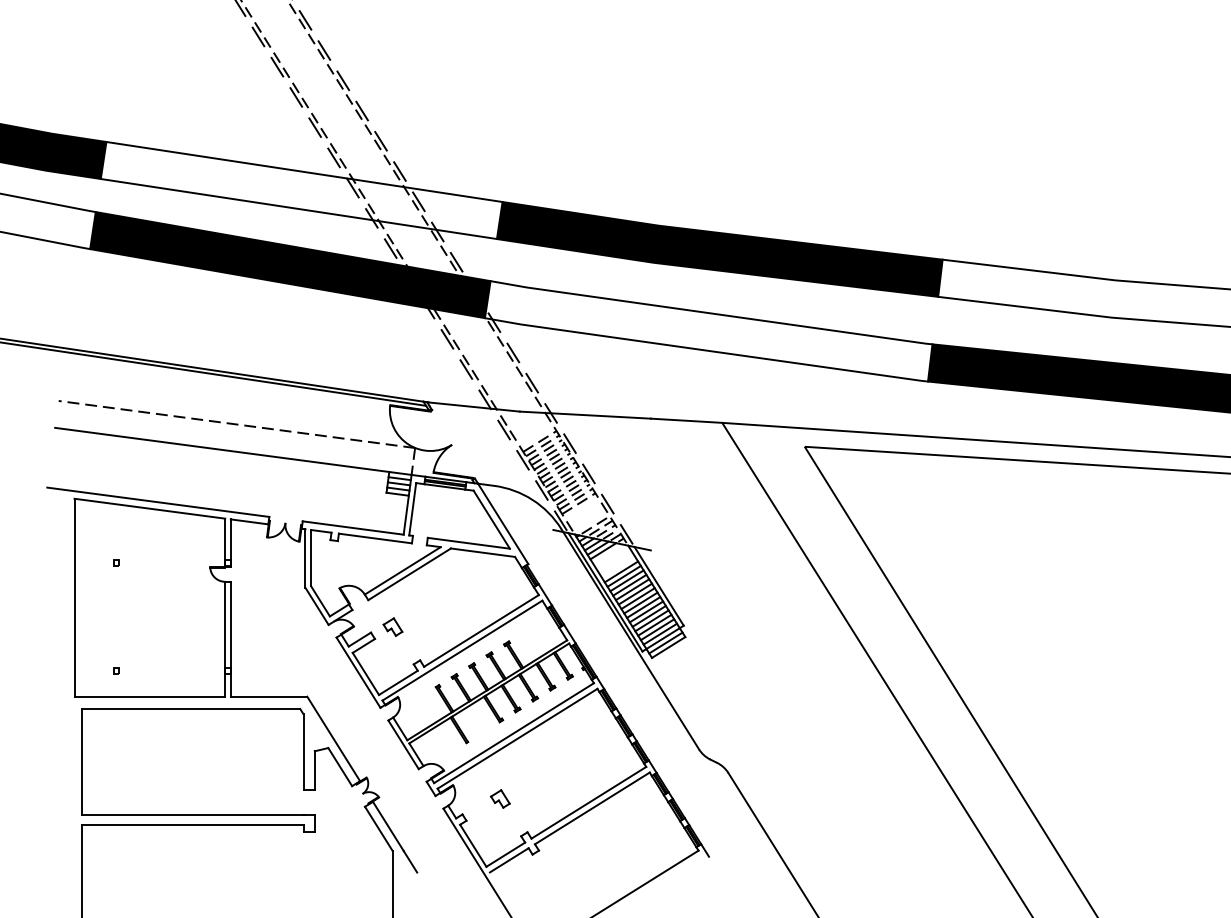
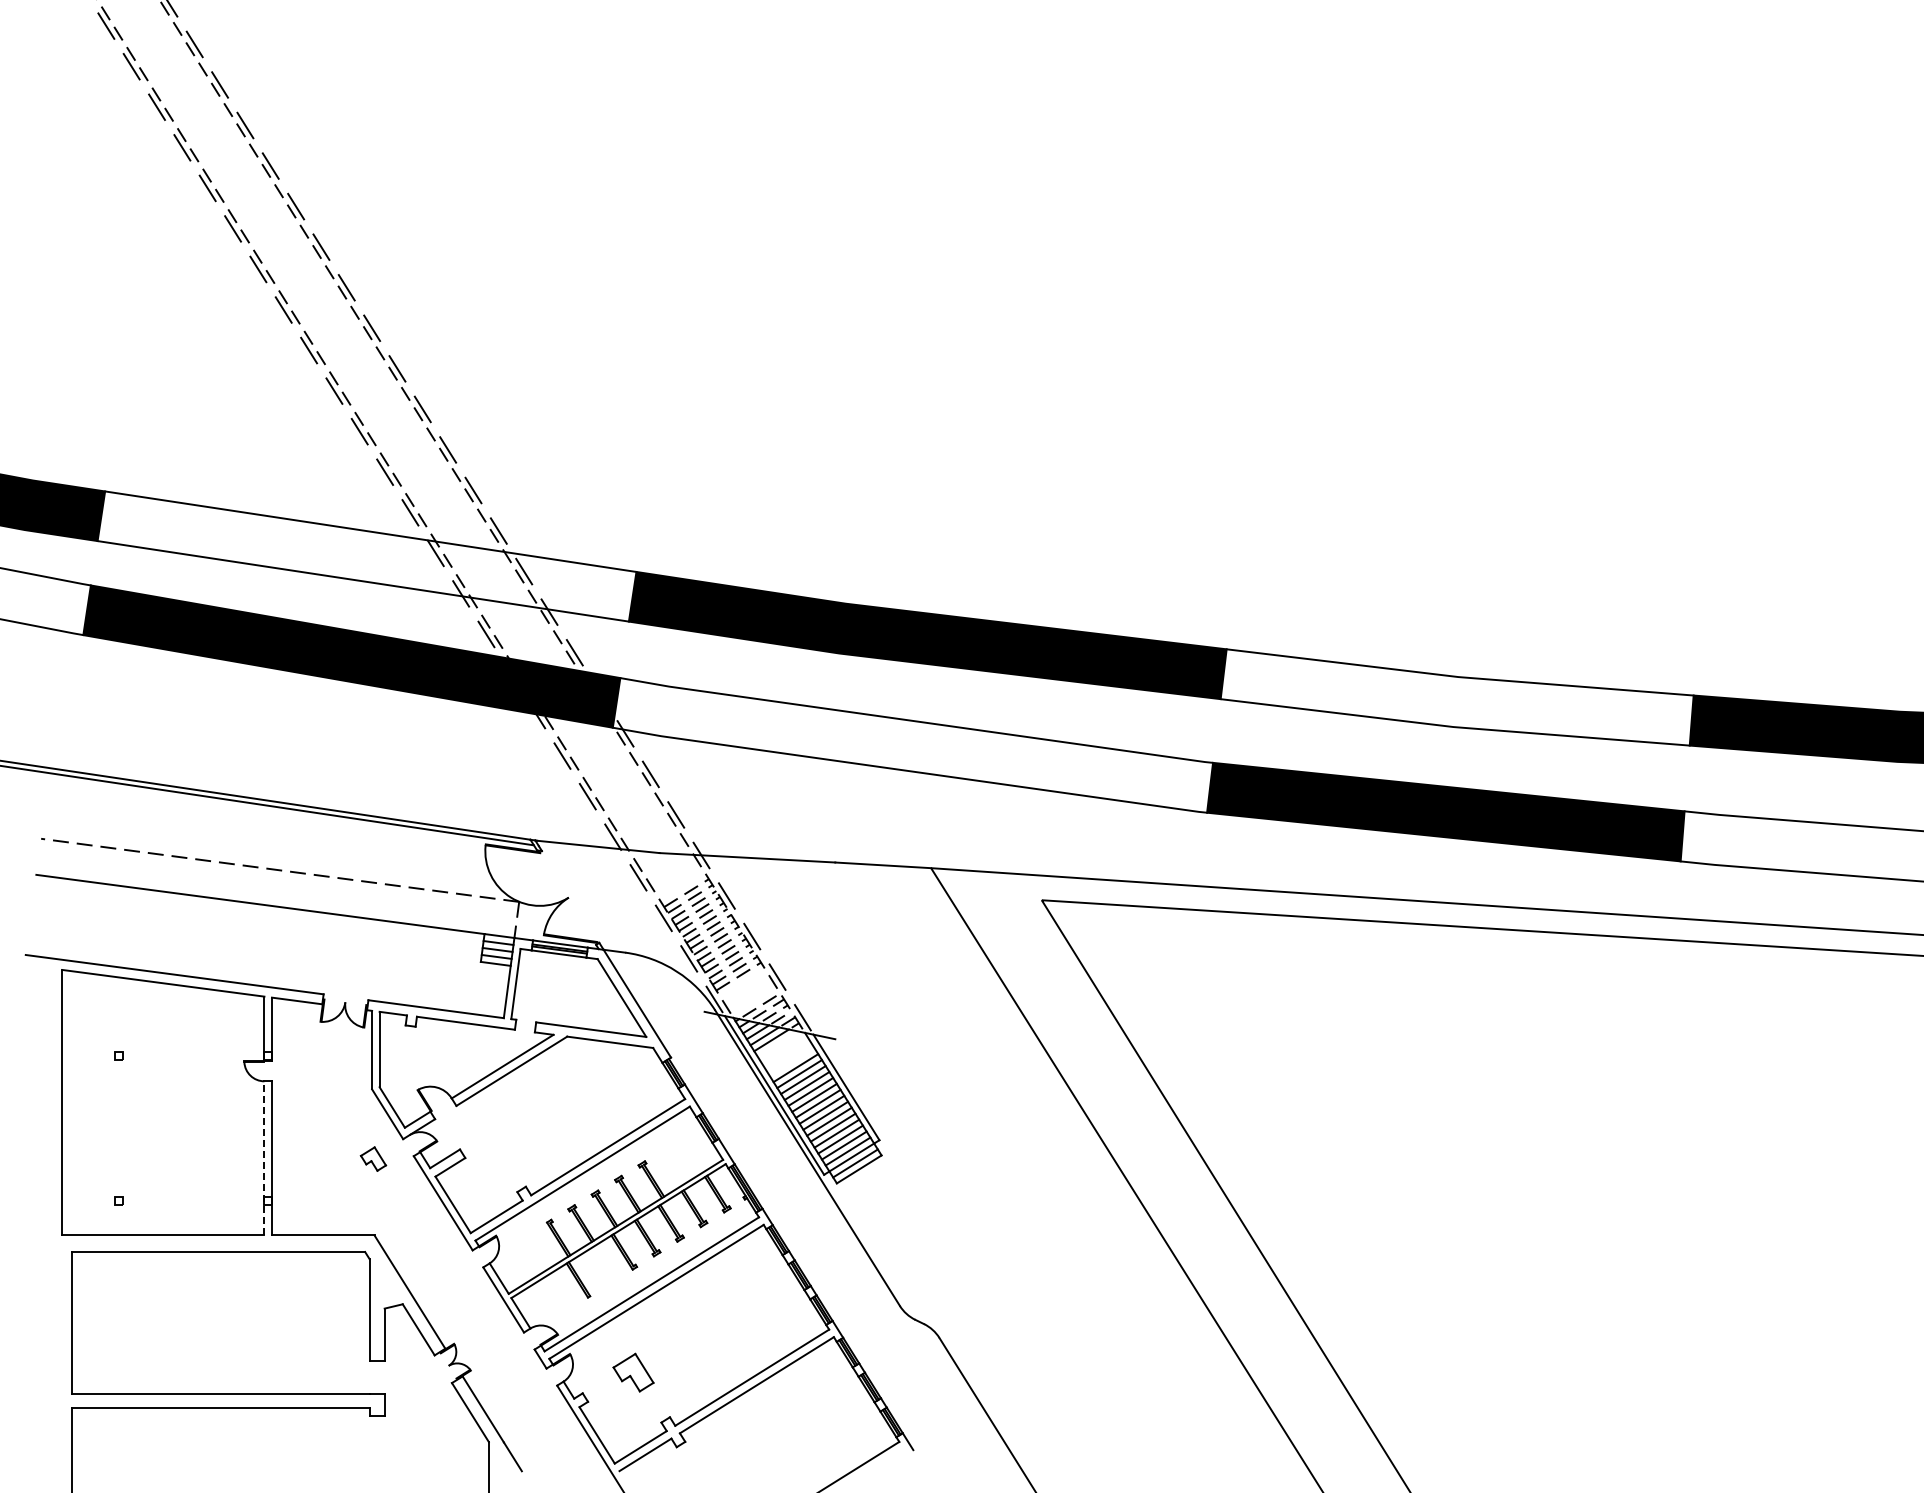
part: (392, 626) -> (373, 1158), moved
line: (225, 638) -> (264, 1157), solid -> dashed
part: (500, 798) -> (633, 1372), size x1.6

